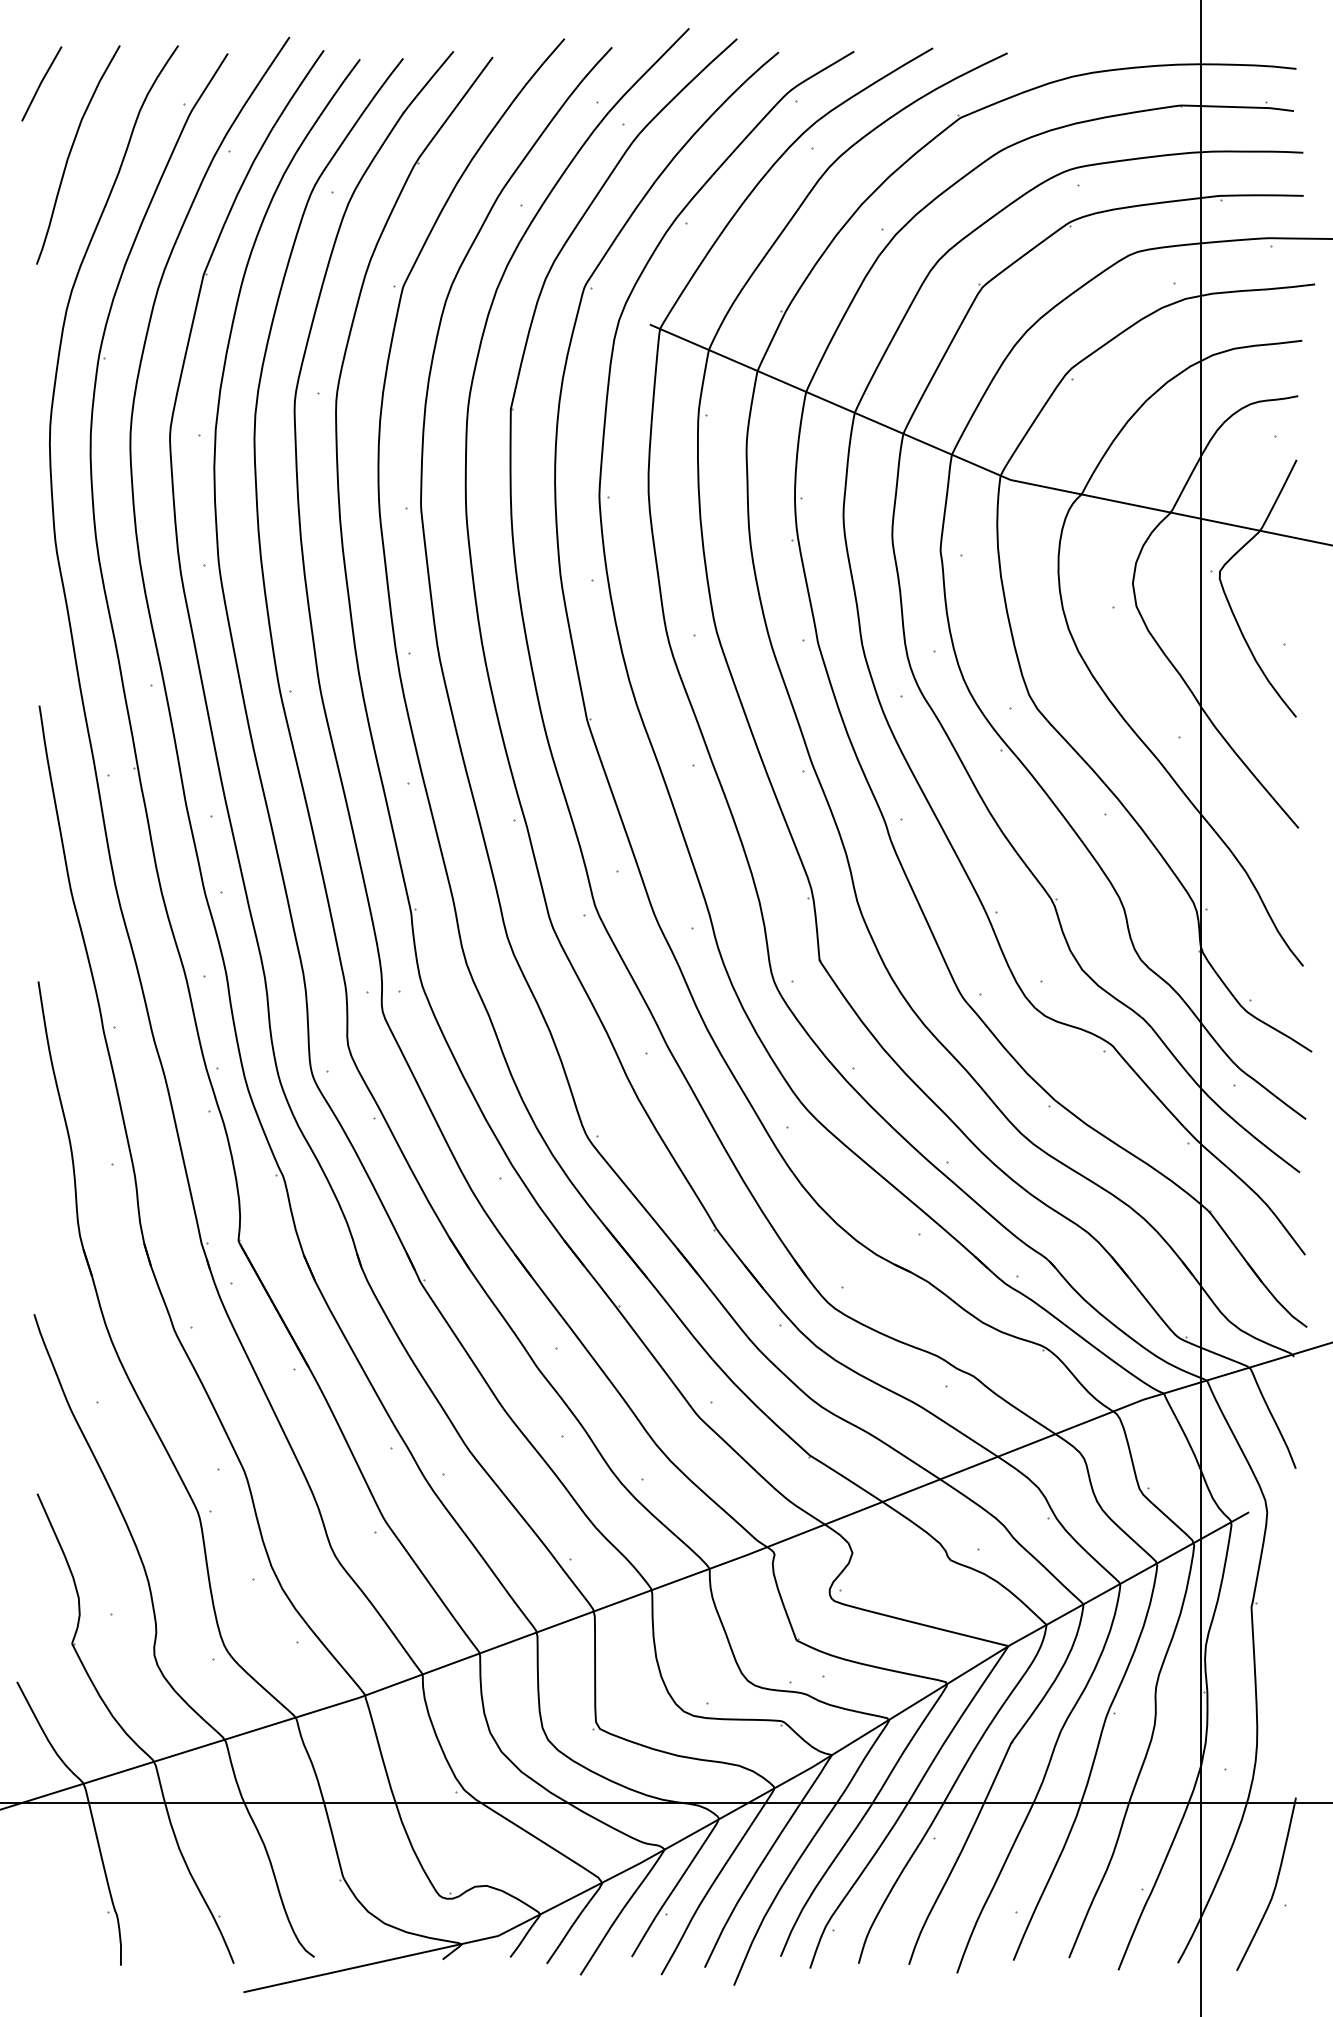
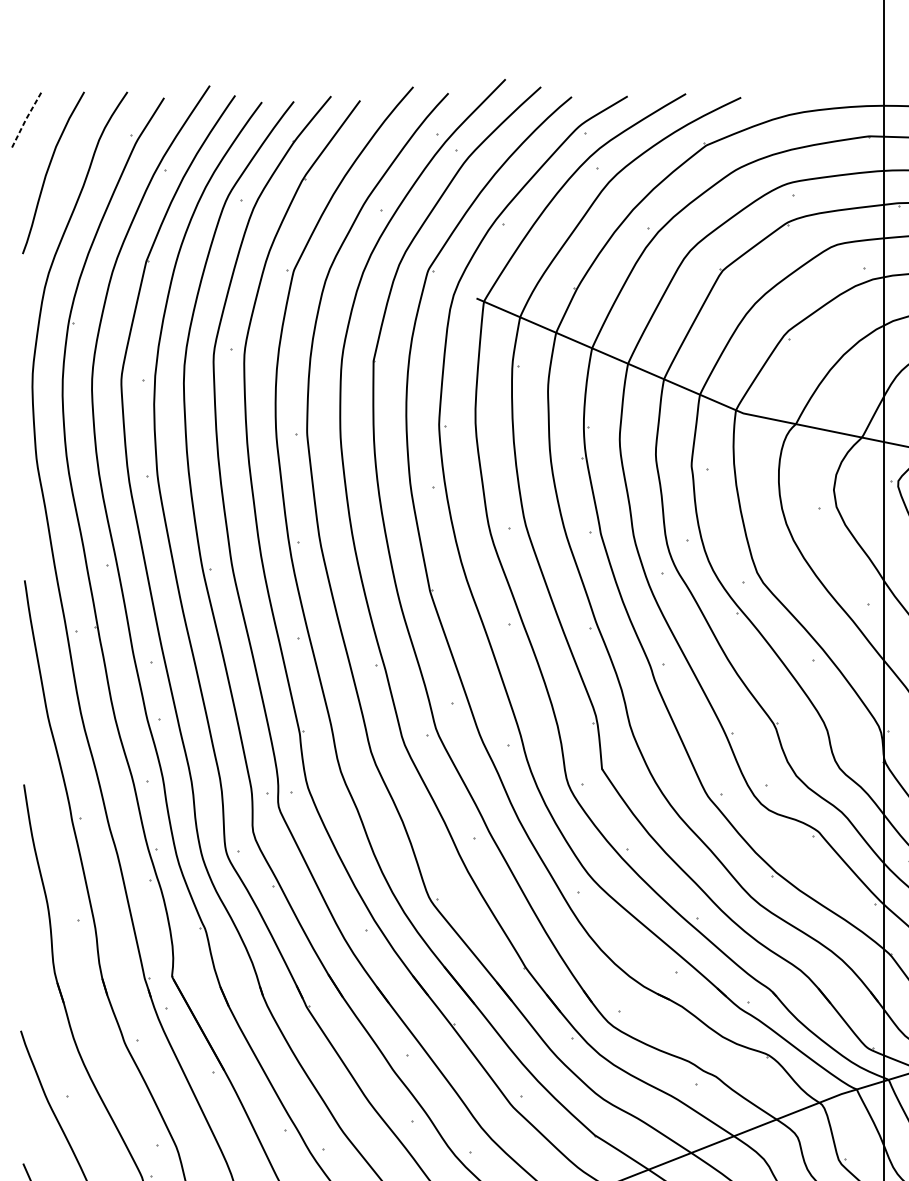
line: (40, 83) -> (25, 120), solid -> dashed

